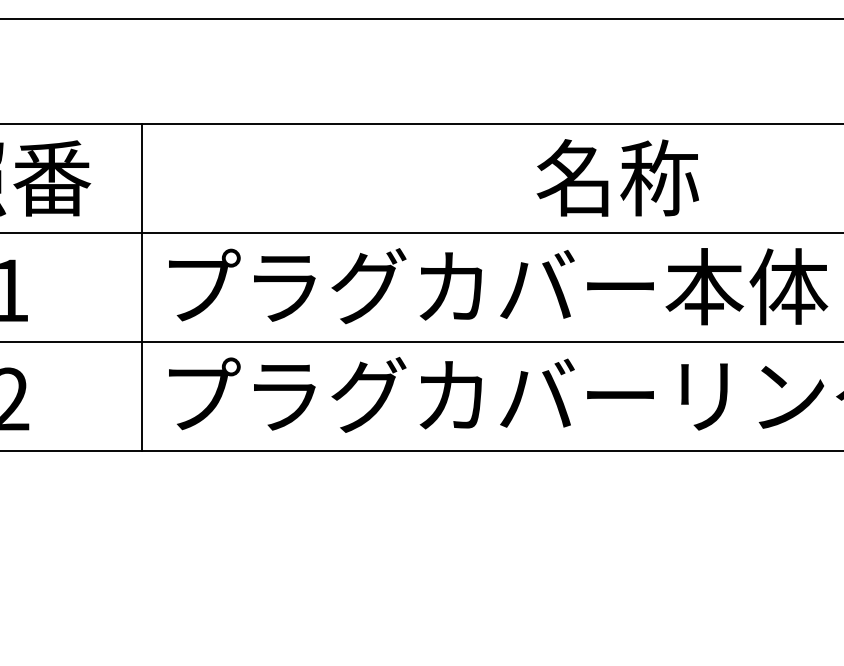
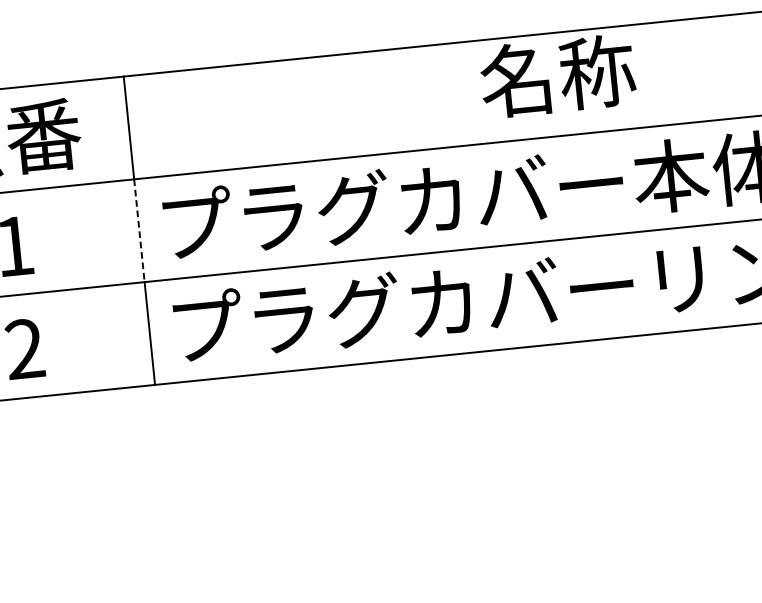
text: (617, 177) -> (557, 75), moved
line: (142, 288) -> (139, 231), solid -> dashed

